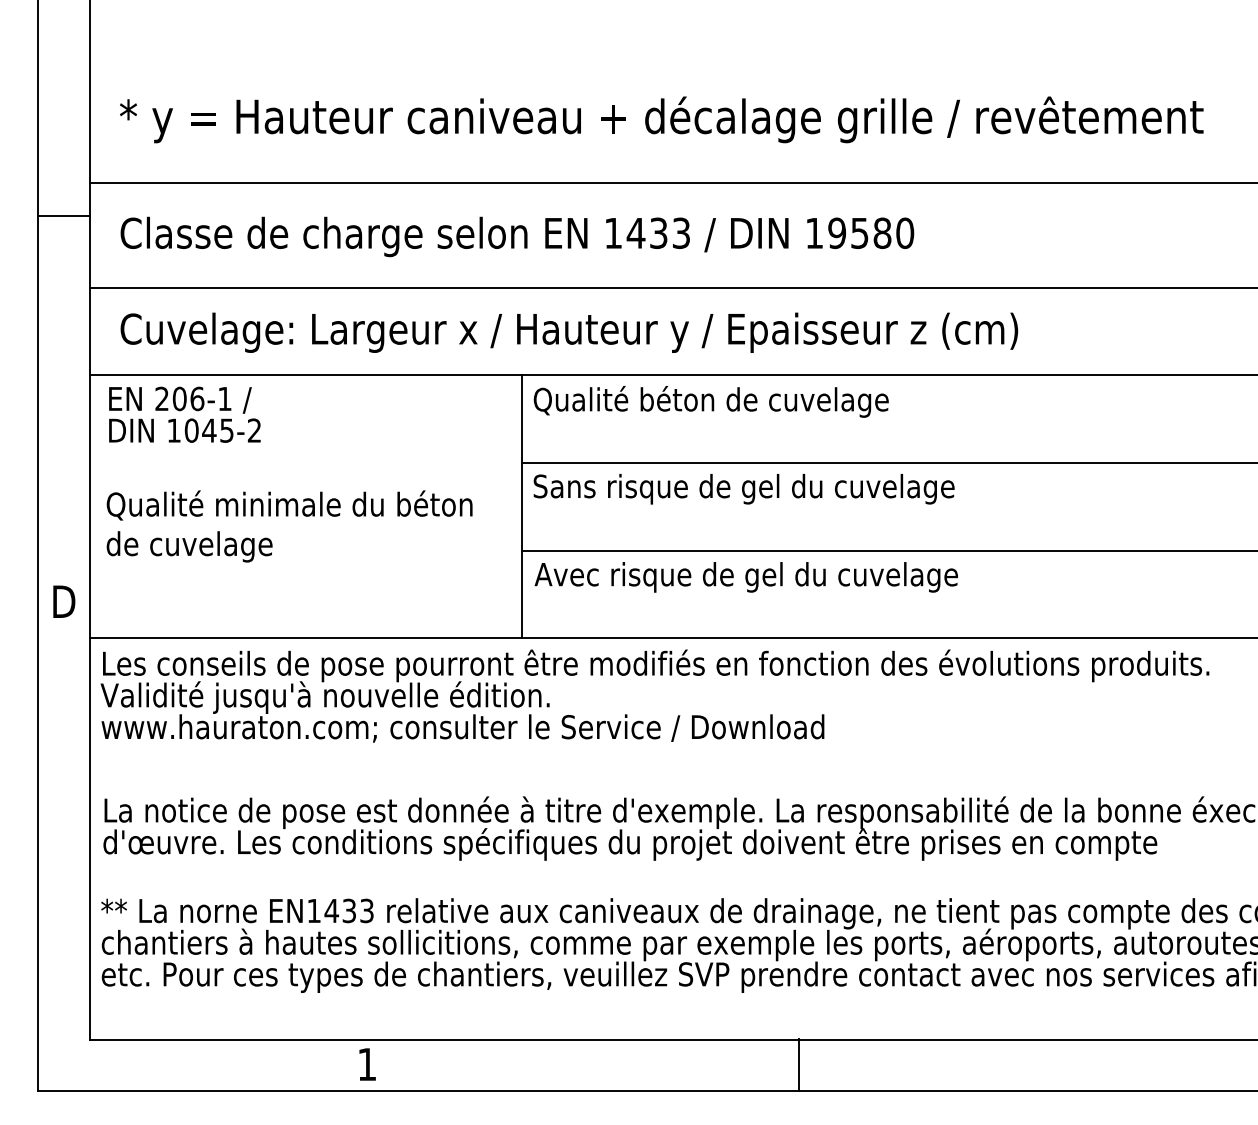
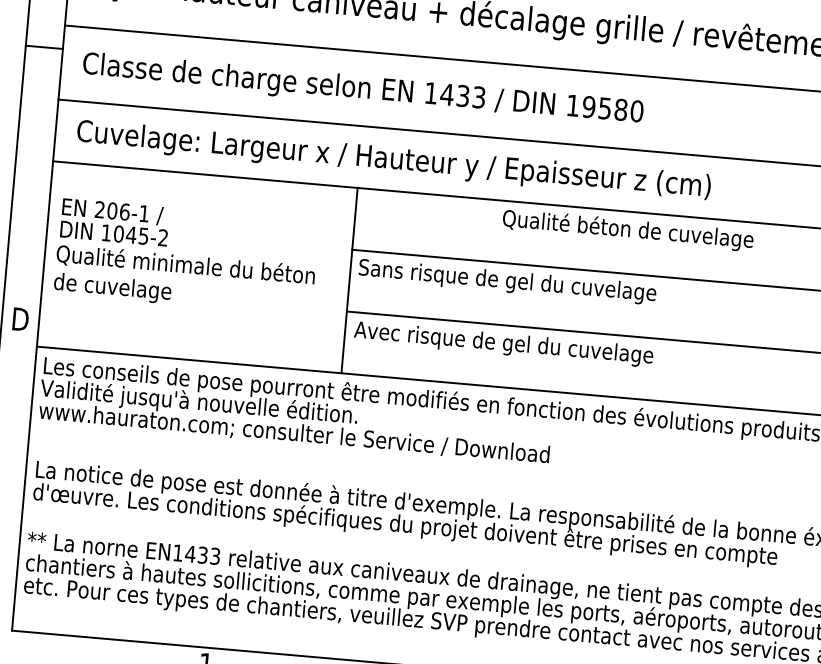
text: (710, 401) -> (627, 230), moved
text: (184, 414) -> (114, 222), moved

